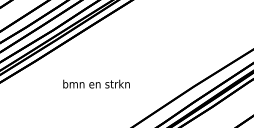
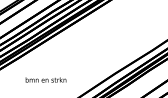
text: (95, 83) -> (45, 79), moved

